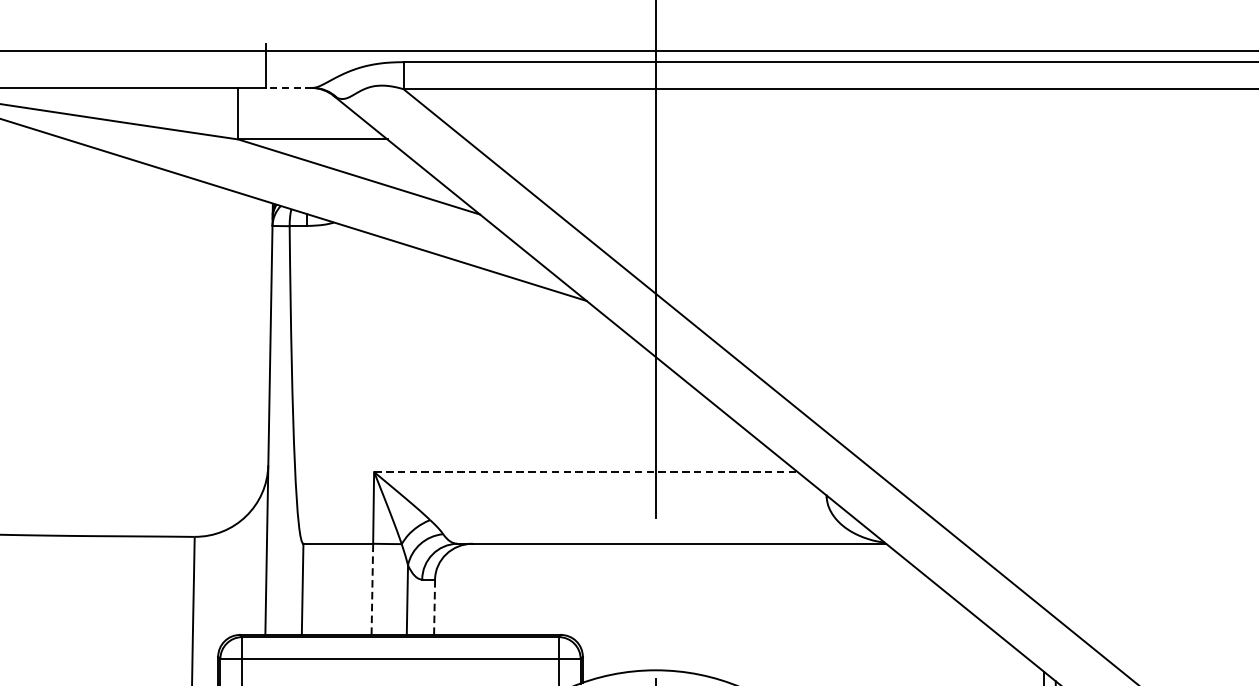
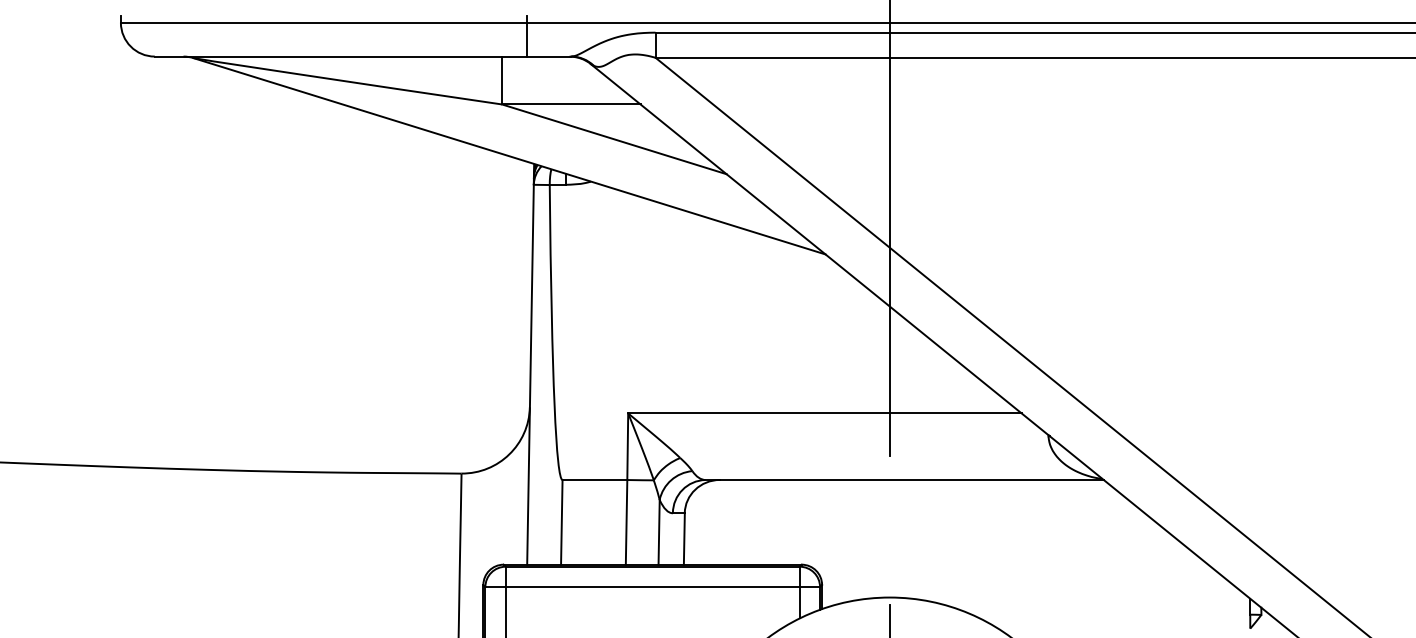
line: (289, 87) -> (549, 56), dashed -> solid
line: (585, 472) -> (824, 413), dashed -> solid
line: (372, 588) -> (626, 521), dashed -> solid
line: (434, 606) -> (684, 538), dashed -> solid

